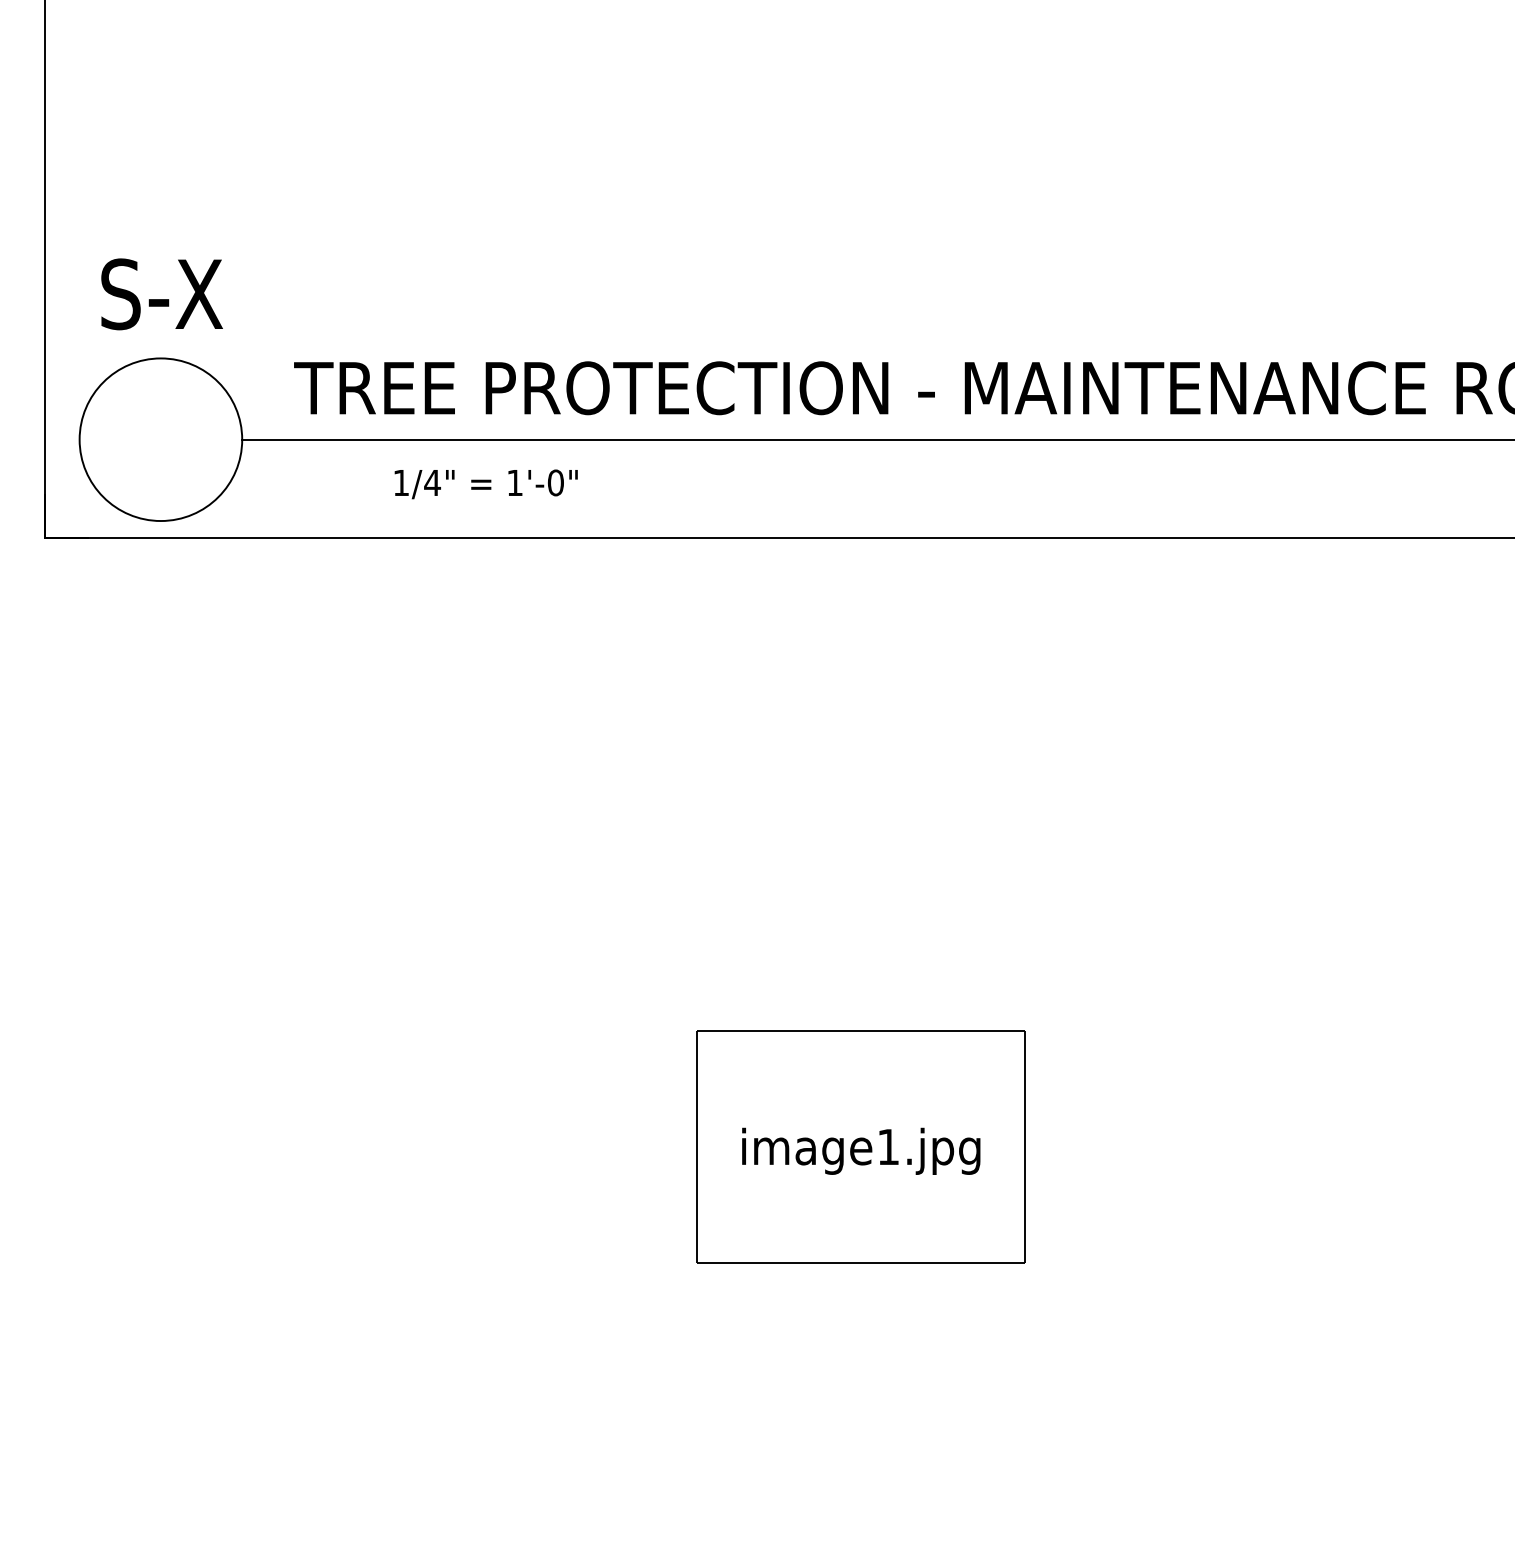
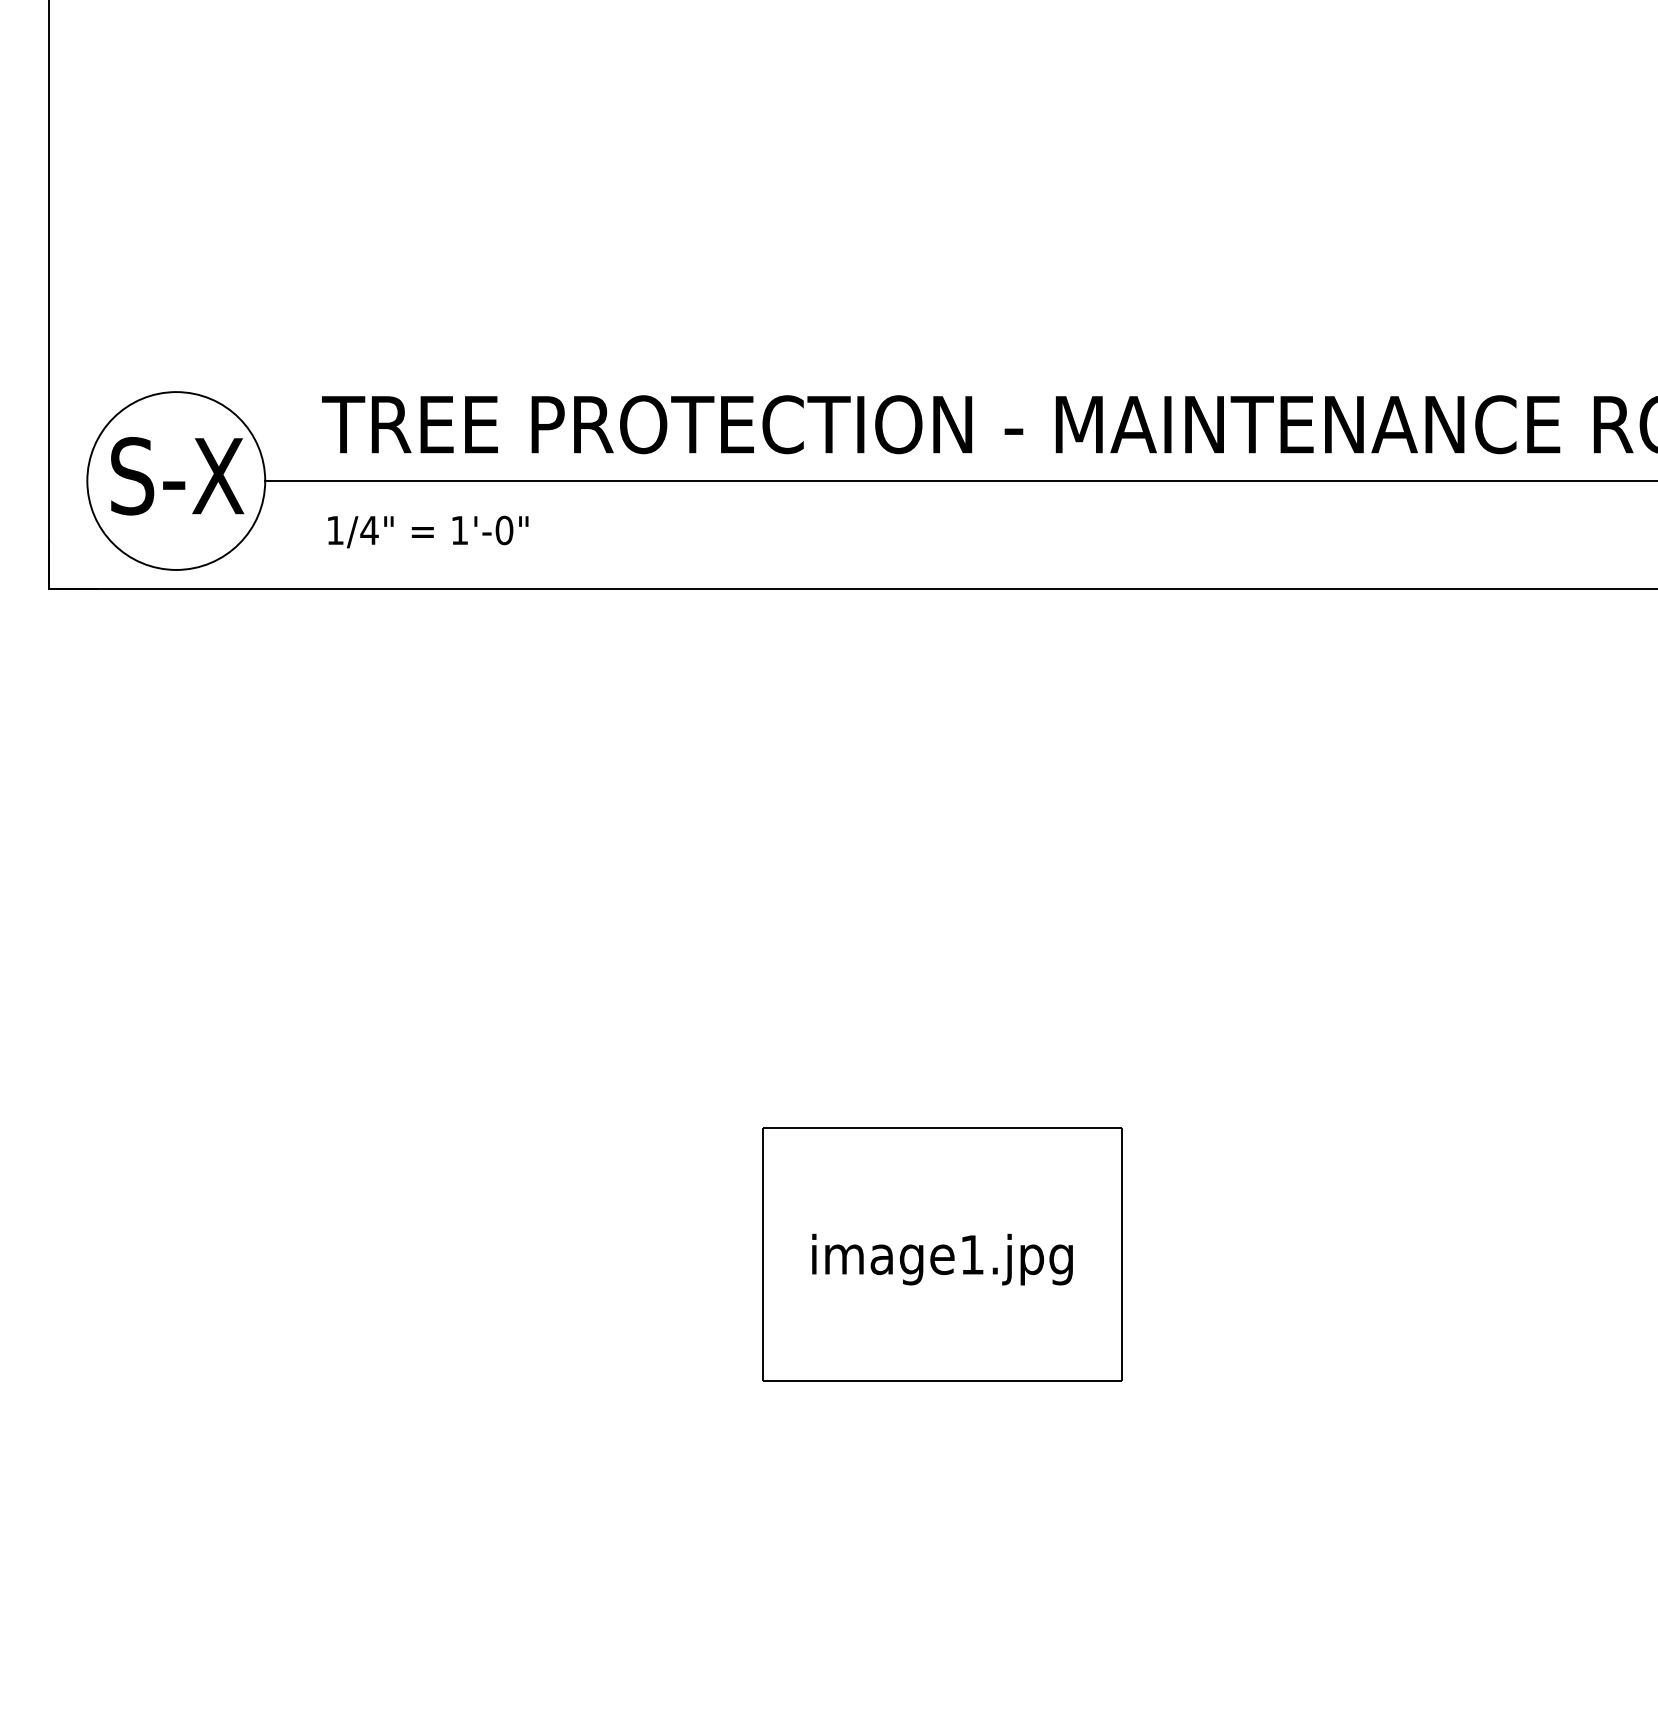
text: (161, 294) -> (176, 476), moved
text: (485, 484) -> (427, 532), moved

